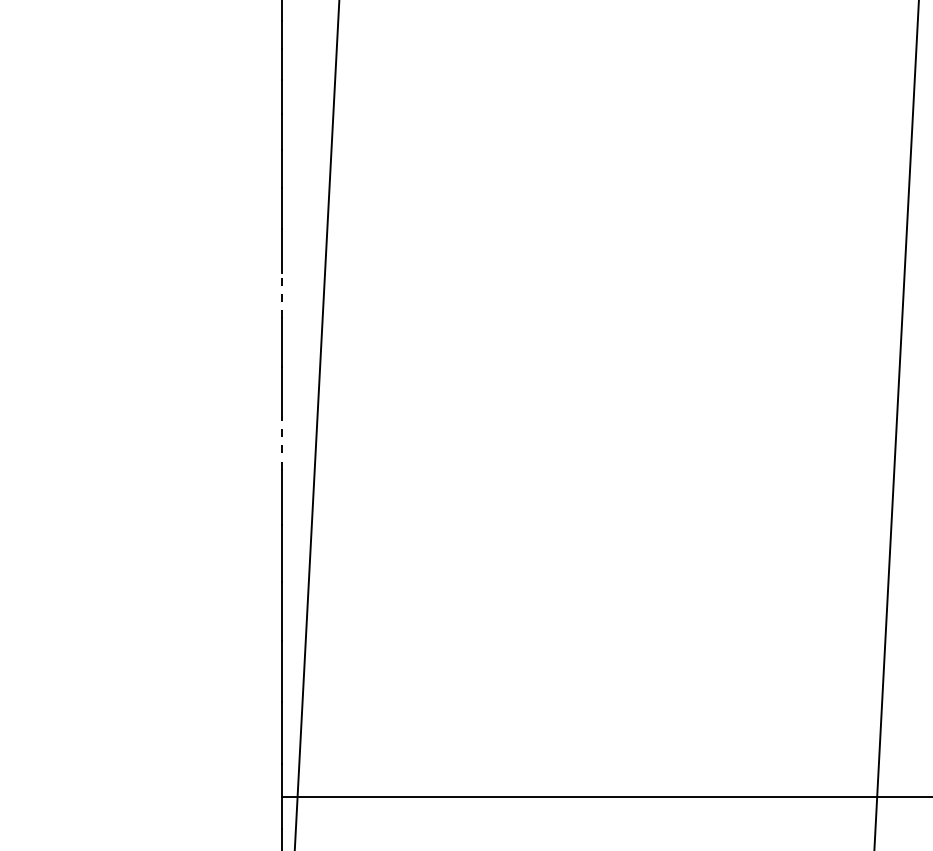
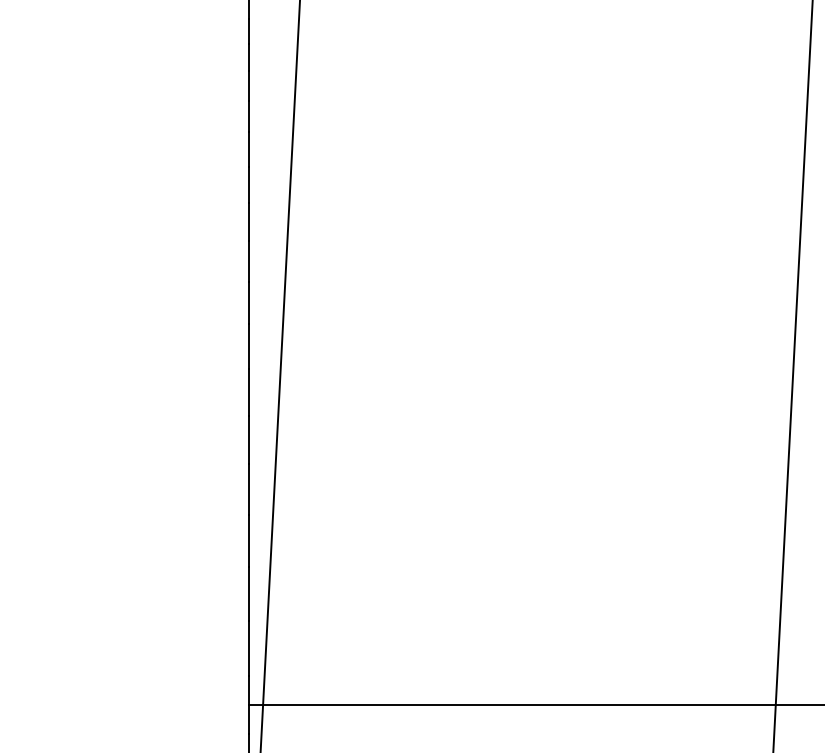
line: (282, 294) -> (249, 260), dashed -> solid
line: (282, 442) -> (249, 391), dashed -> solid

